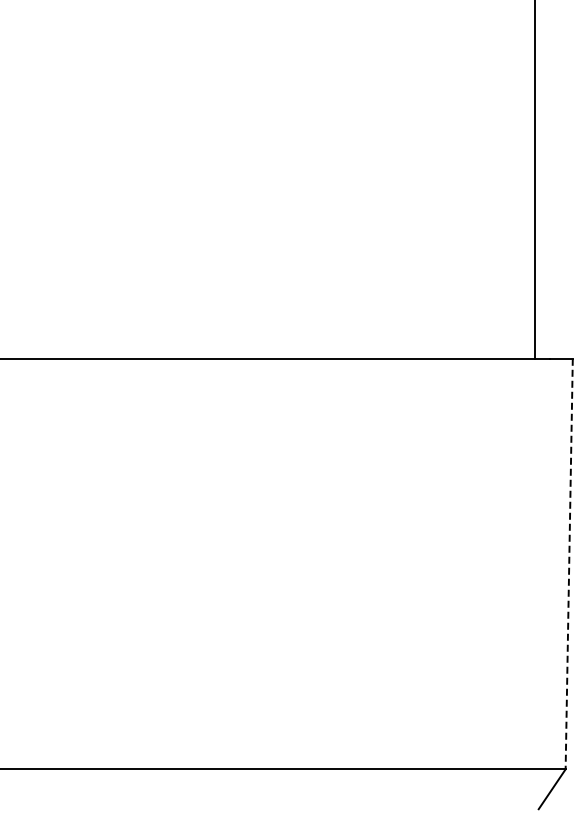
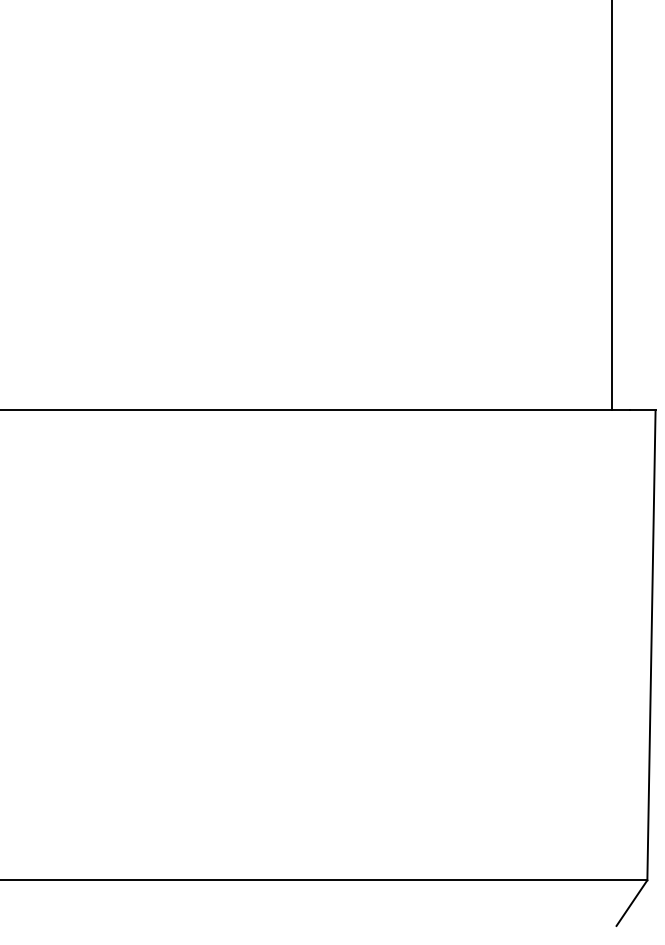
line: (569, 564) -> (651, 645), dashed -> solid

